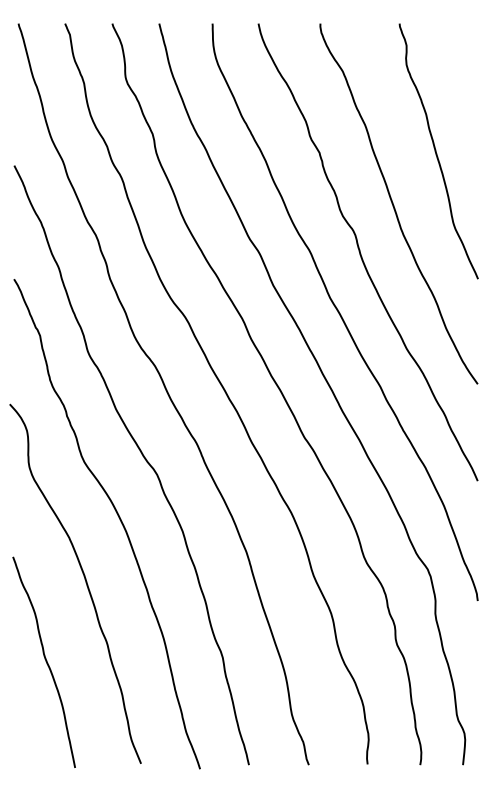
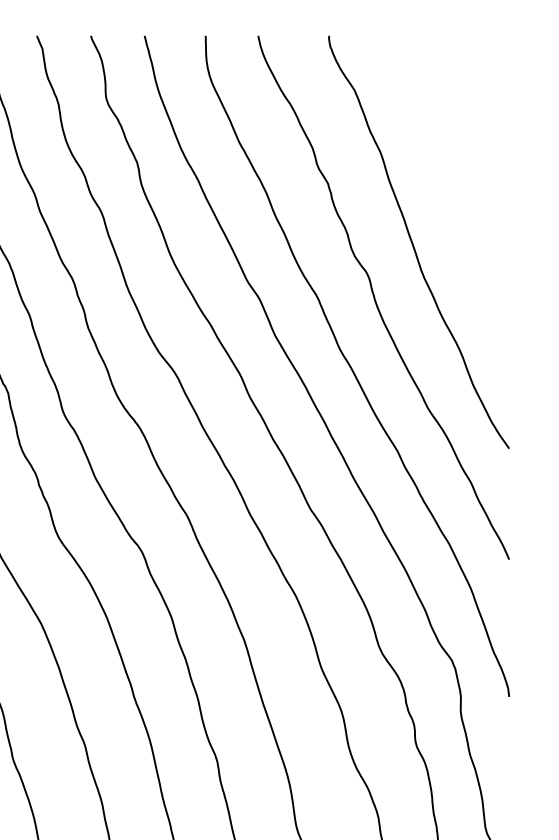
curve: (436, 151) -> (462, 182), removed

